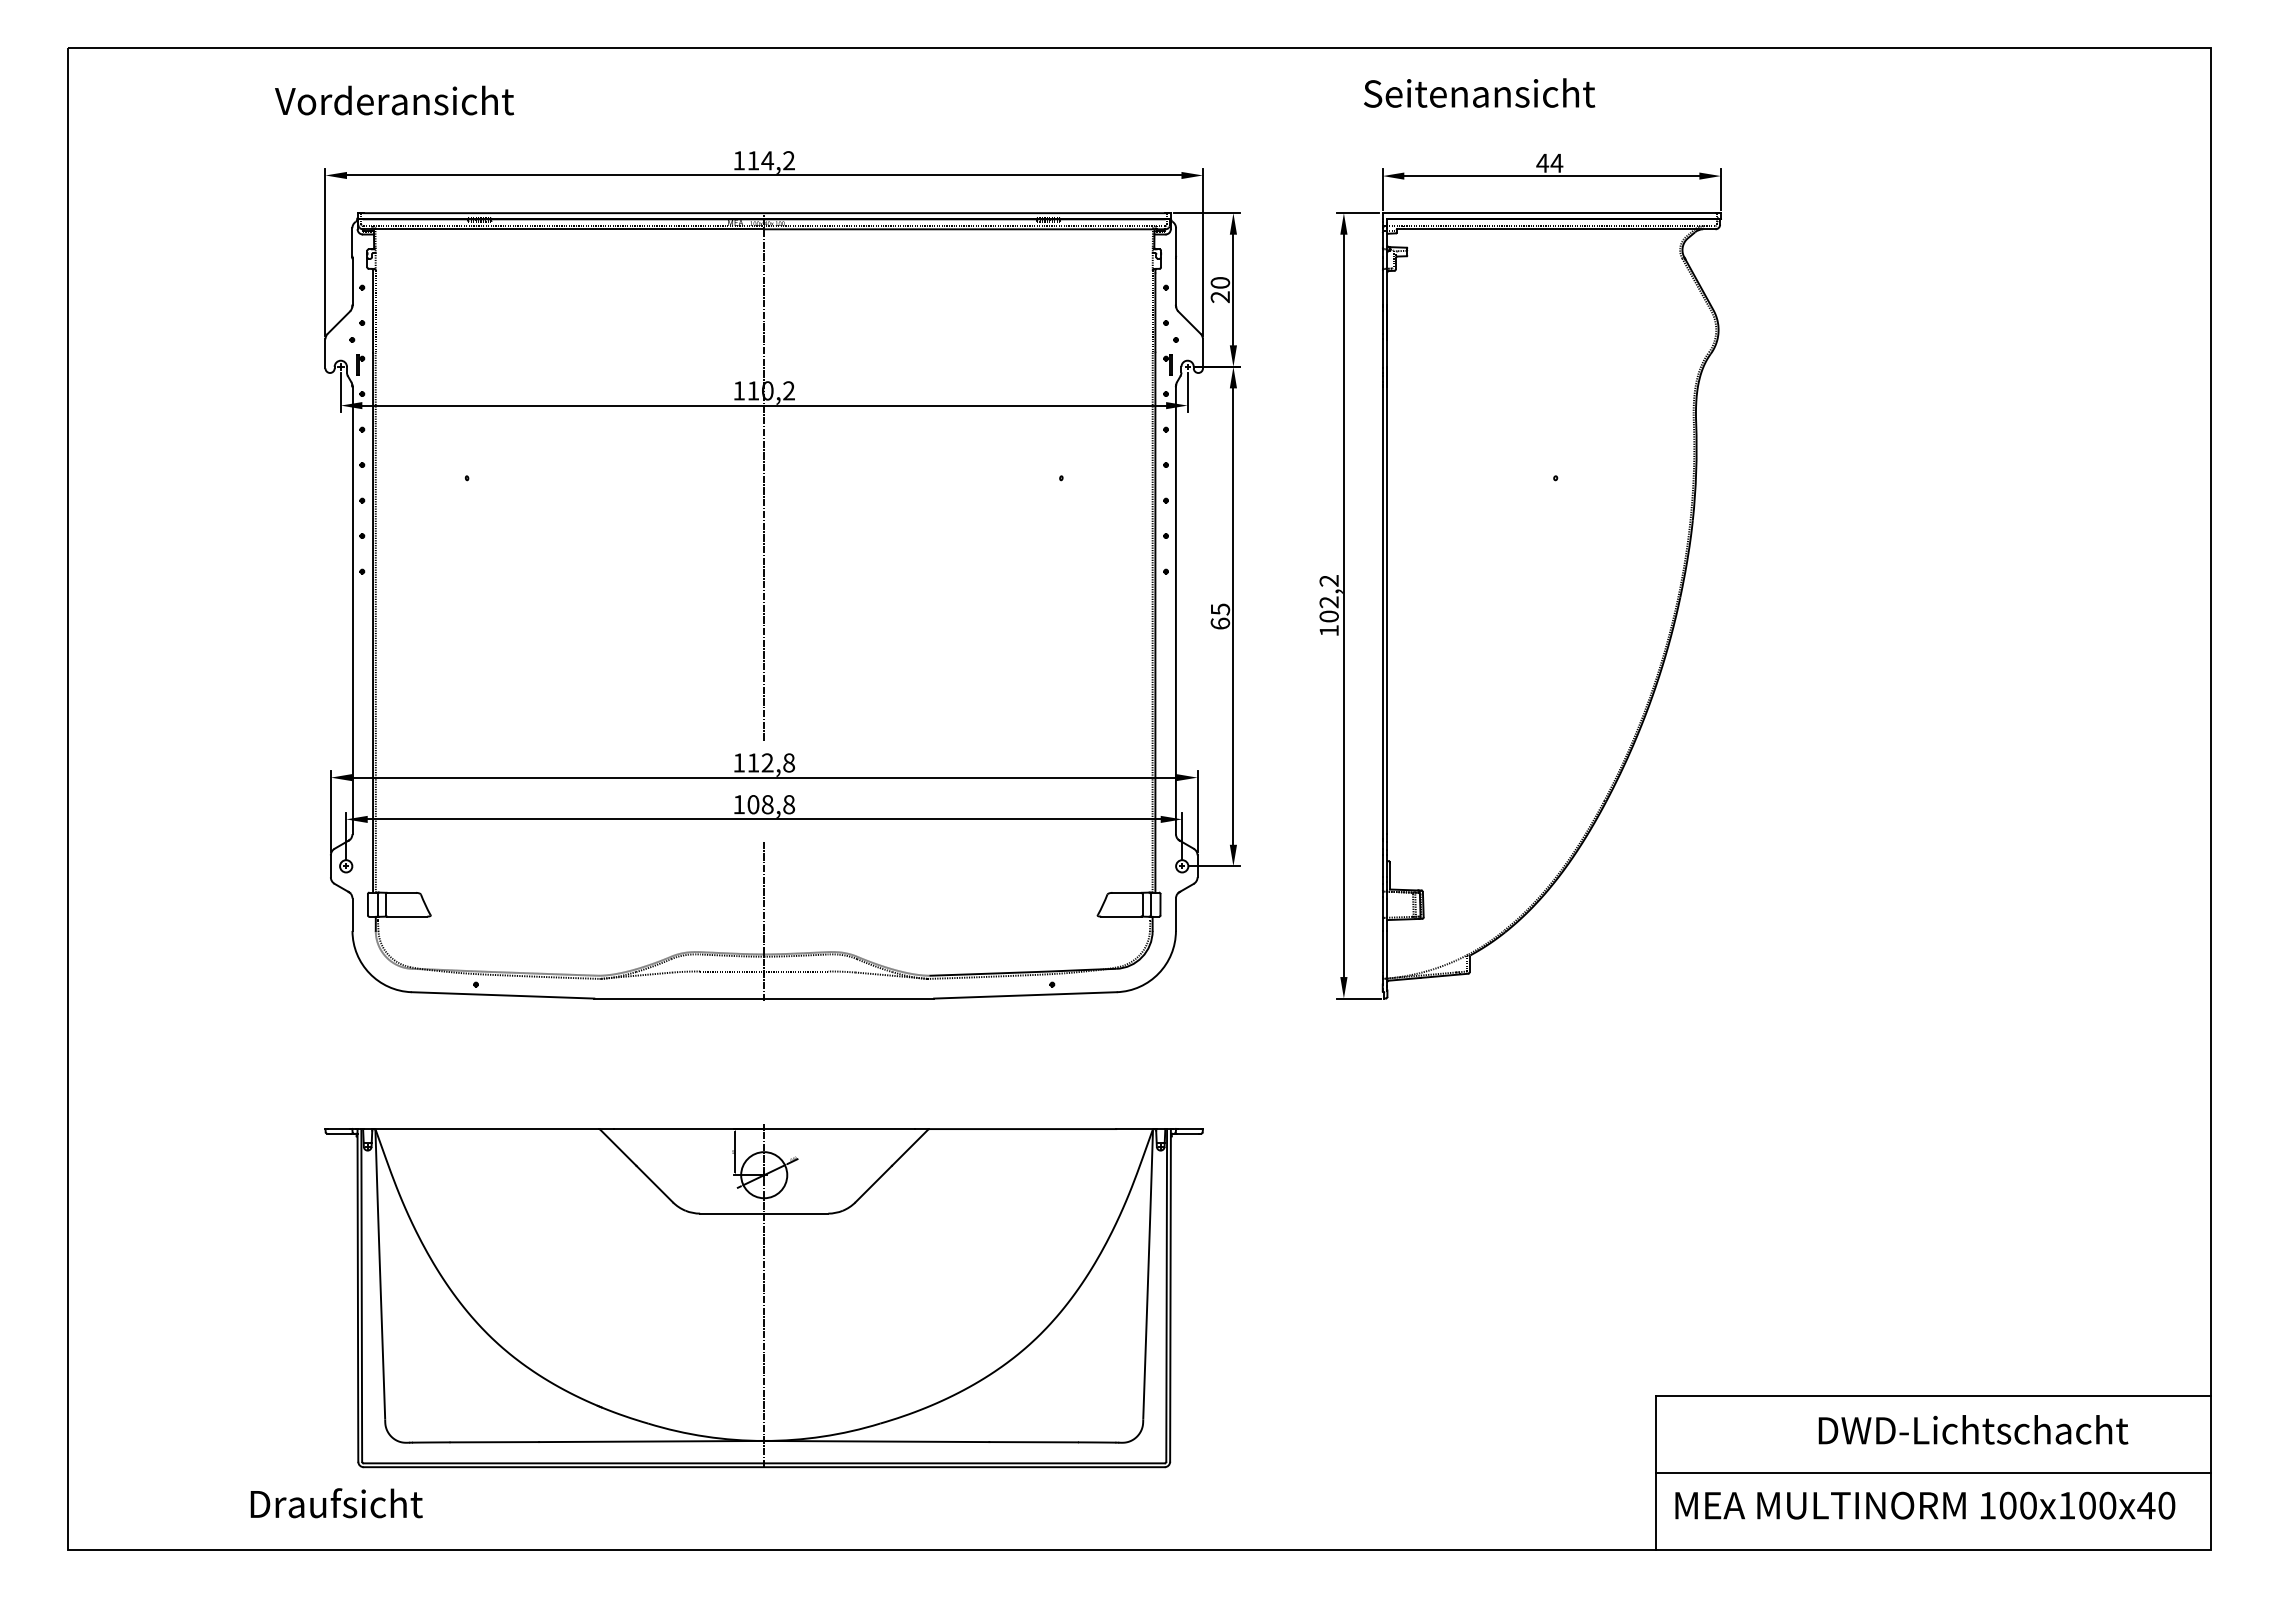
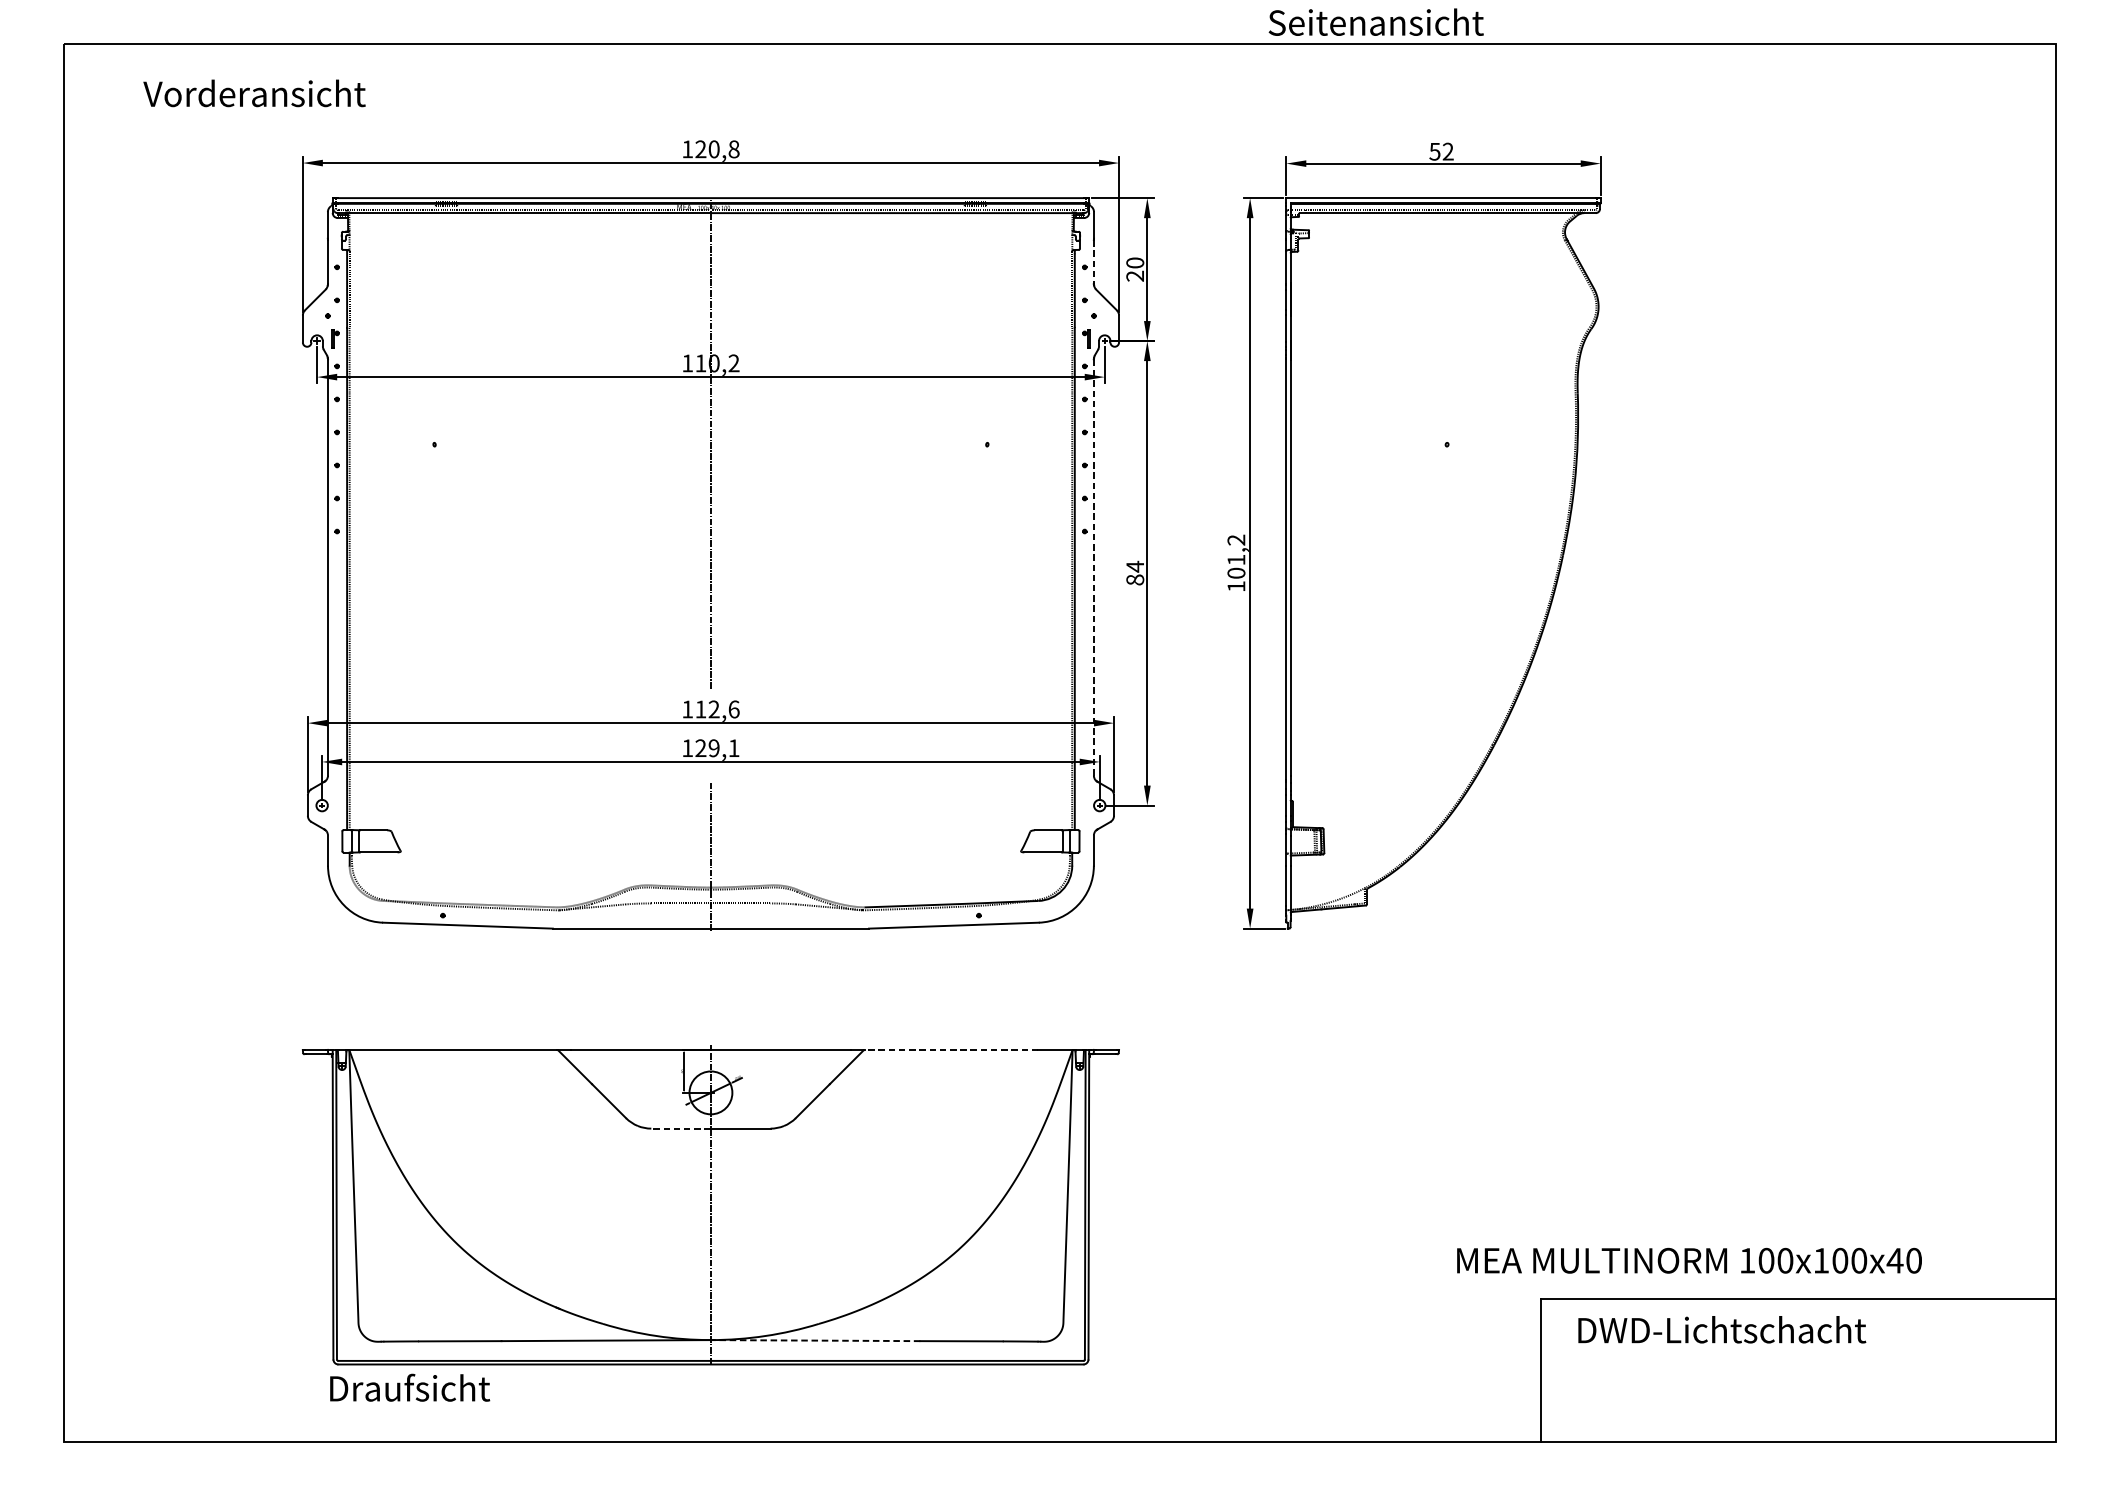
text: (1479, 92) -> (1376, 21), moved
text: (394, 100) -> (254, 93), moved
text: (771, 160) -> (717, 149), 114,2 -> 120,8
text: (1549, 162) -> (1441, 150), 44 -> 52
line: (1175, 281) -> (1093, 261), solid -> dashed
text: (1328, 602) -> (1235, 560), 102,2 -> 101,2
line: (1175, 610) -> (1093, 567), solid -> dashed
text: (1220, 616) -> (1135, 573), 65 -> 84
text: (789, 762) -> (734, 709), 112,8 -> 112,6
text: (771, 804) -> (717, 748), 108,8 -> 129,1
line: (1022, 1129) -> (951, 1050), solid -> dashed
line: (731, 1213) -> (680, 1128), solid -> dashed
text: (1973, 1429) -> (1722, 1329), moved
line: (876, 1441) -> (815, 1340), solid -> dashed
line: (1933, 1473) -> (1798, 1370), removed
text: (336, 1503) -> (409, 1388), moved
text: (1925, 1505) -> (1689, 1260), moved

